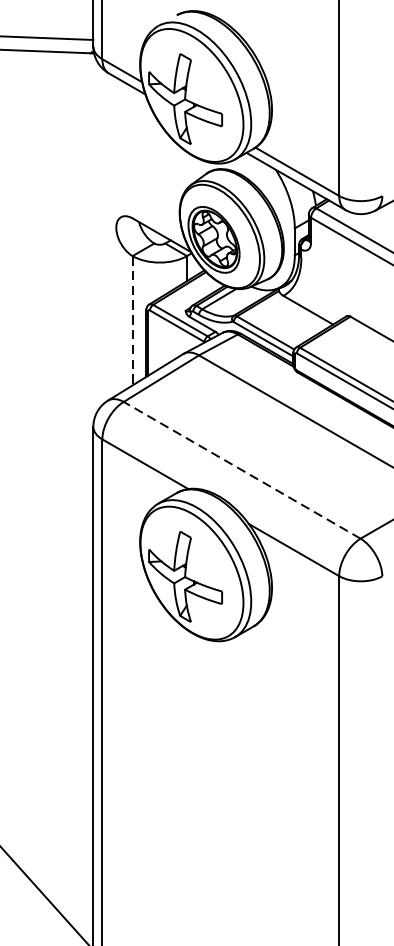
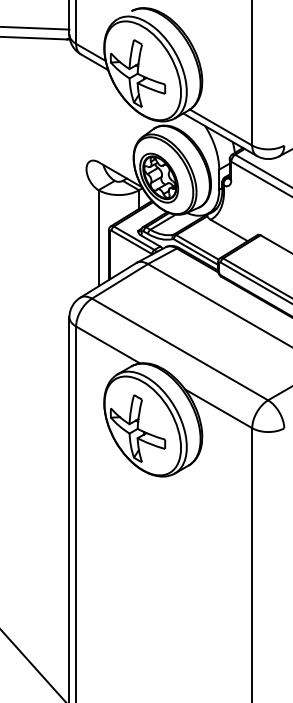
line: (132, 321) -> (98, 238), dashed -> solid
line: (242, 470) -> (180, 349), dashed -> solid

